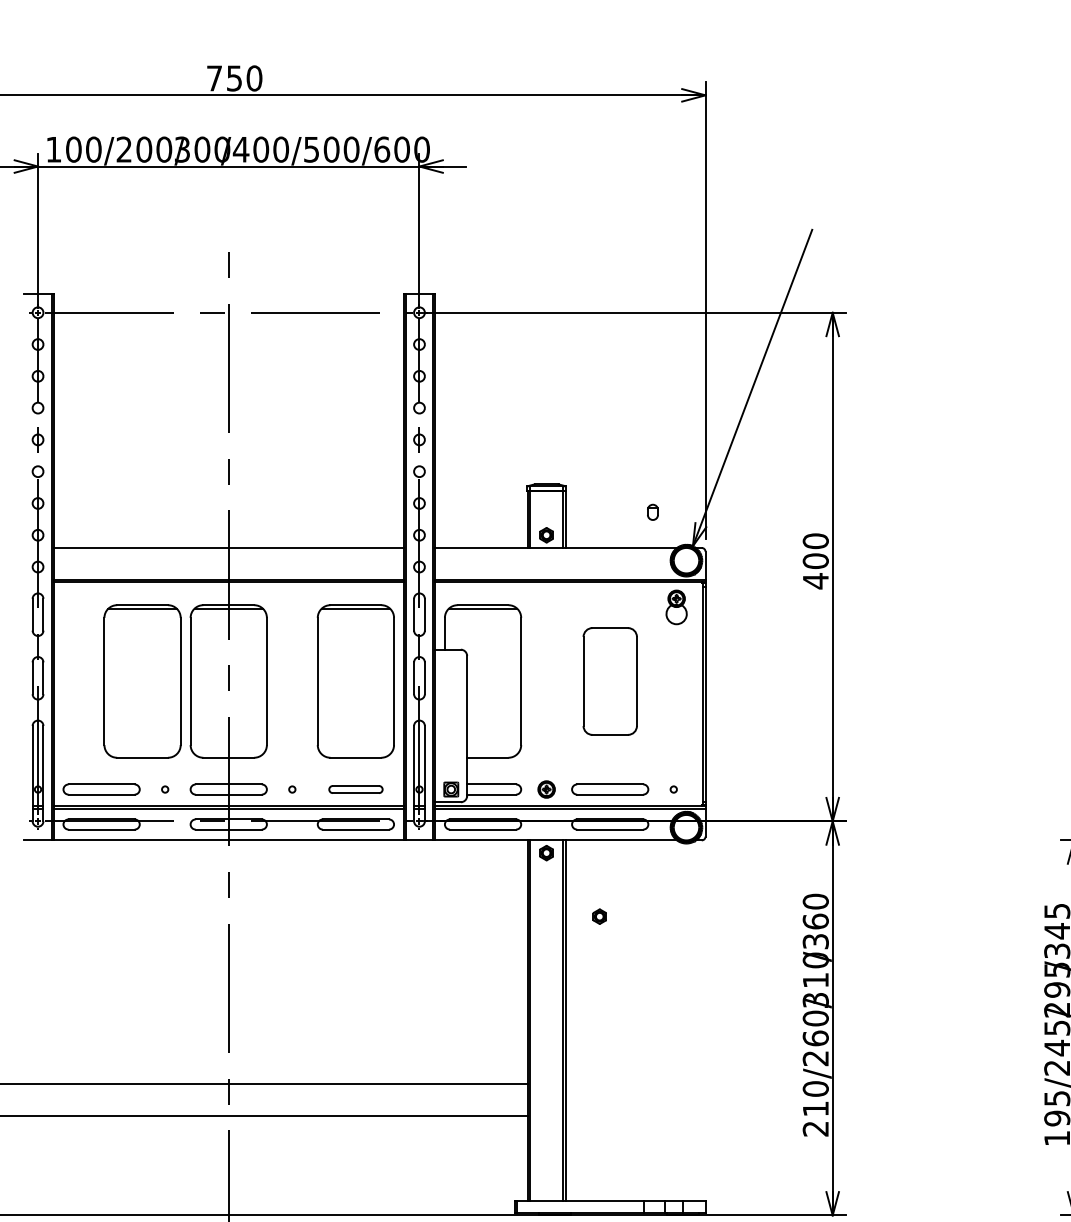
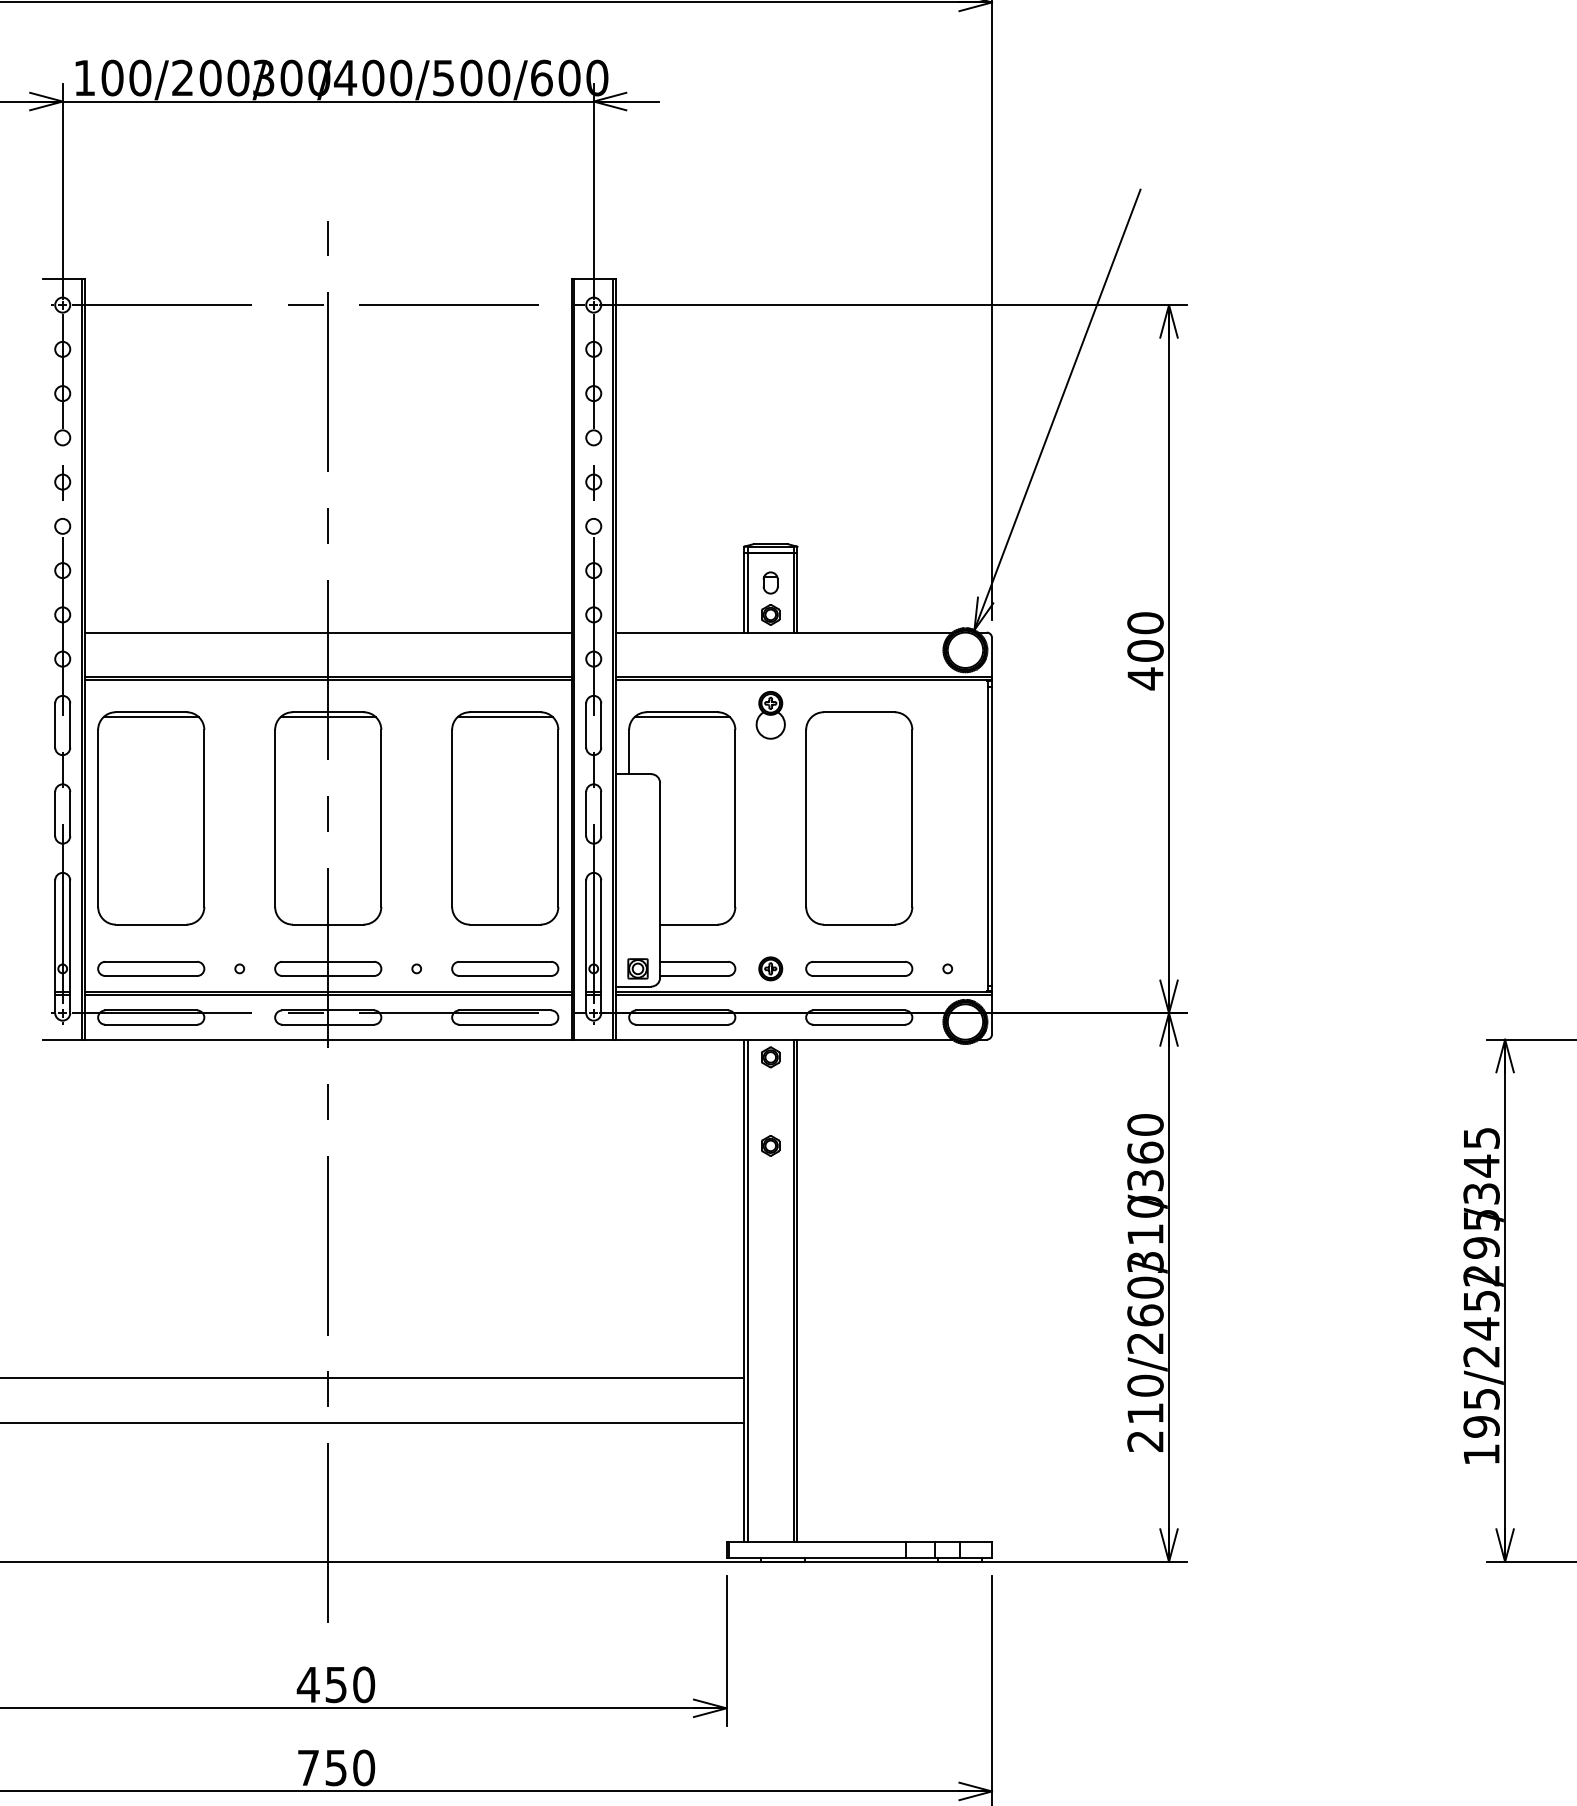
part: (652, 512) -> (770, 582), moved
part: (676, 607) -> (770, 715), moved
part: (142, 681) -> (151, 818), moved
part: (610, 681) -> (859, 818), size x1.43
part: (356, 789) -> (505, 968), size x1.43
part: (599, 916) -> (770, 1145), moved

